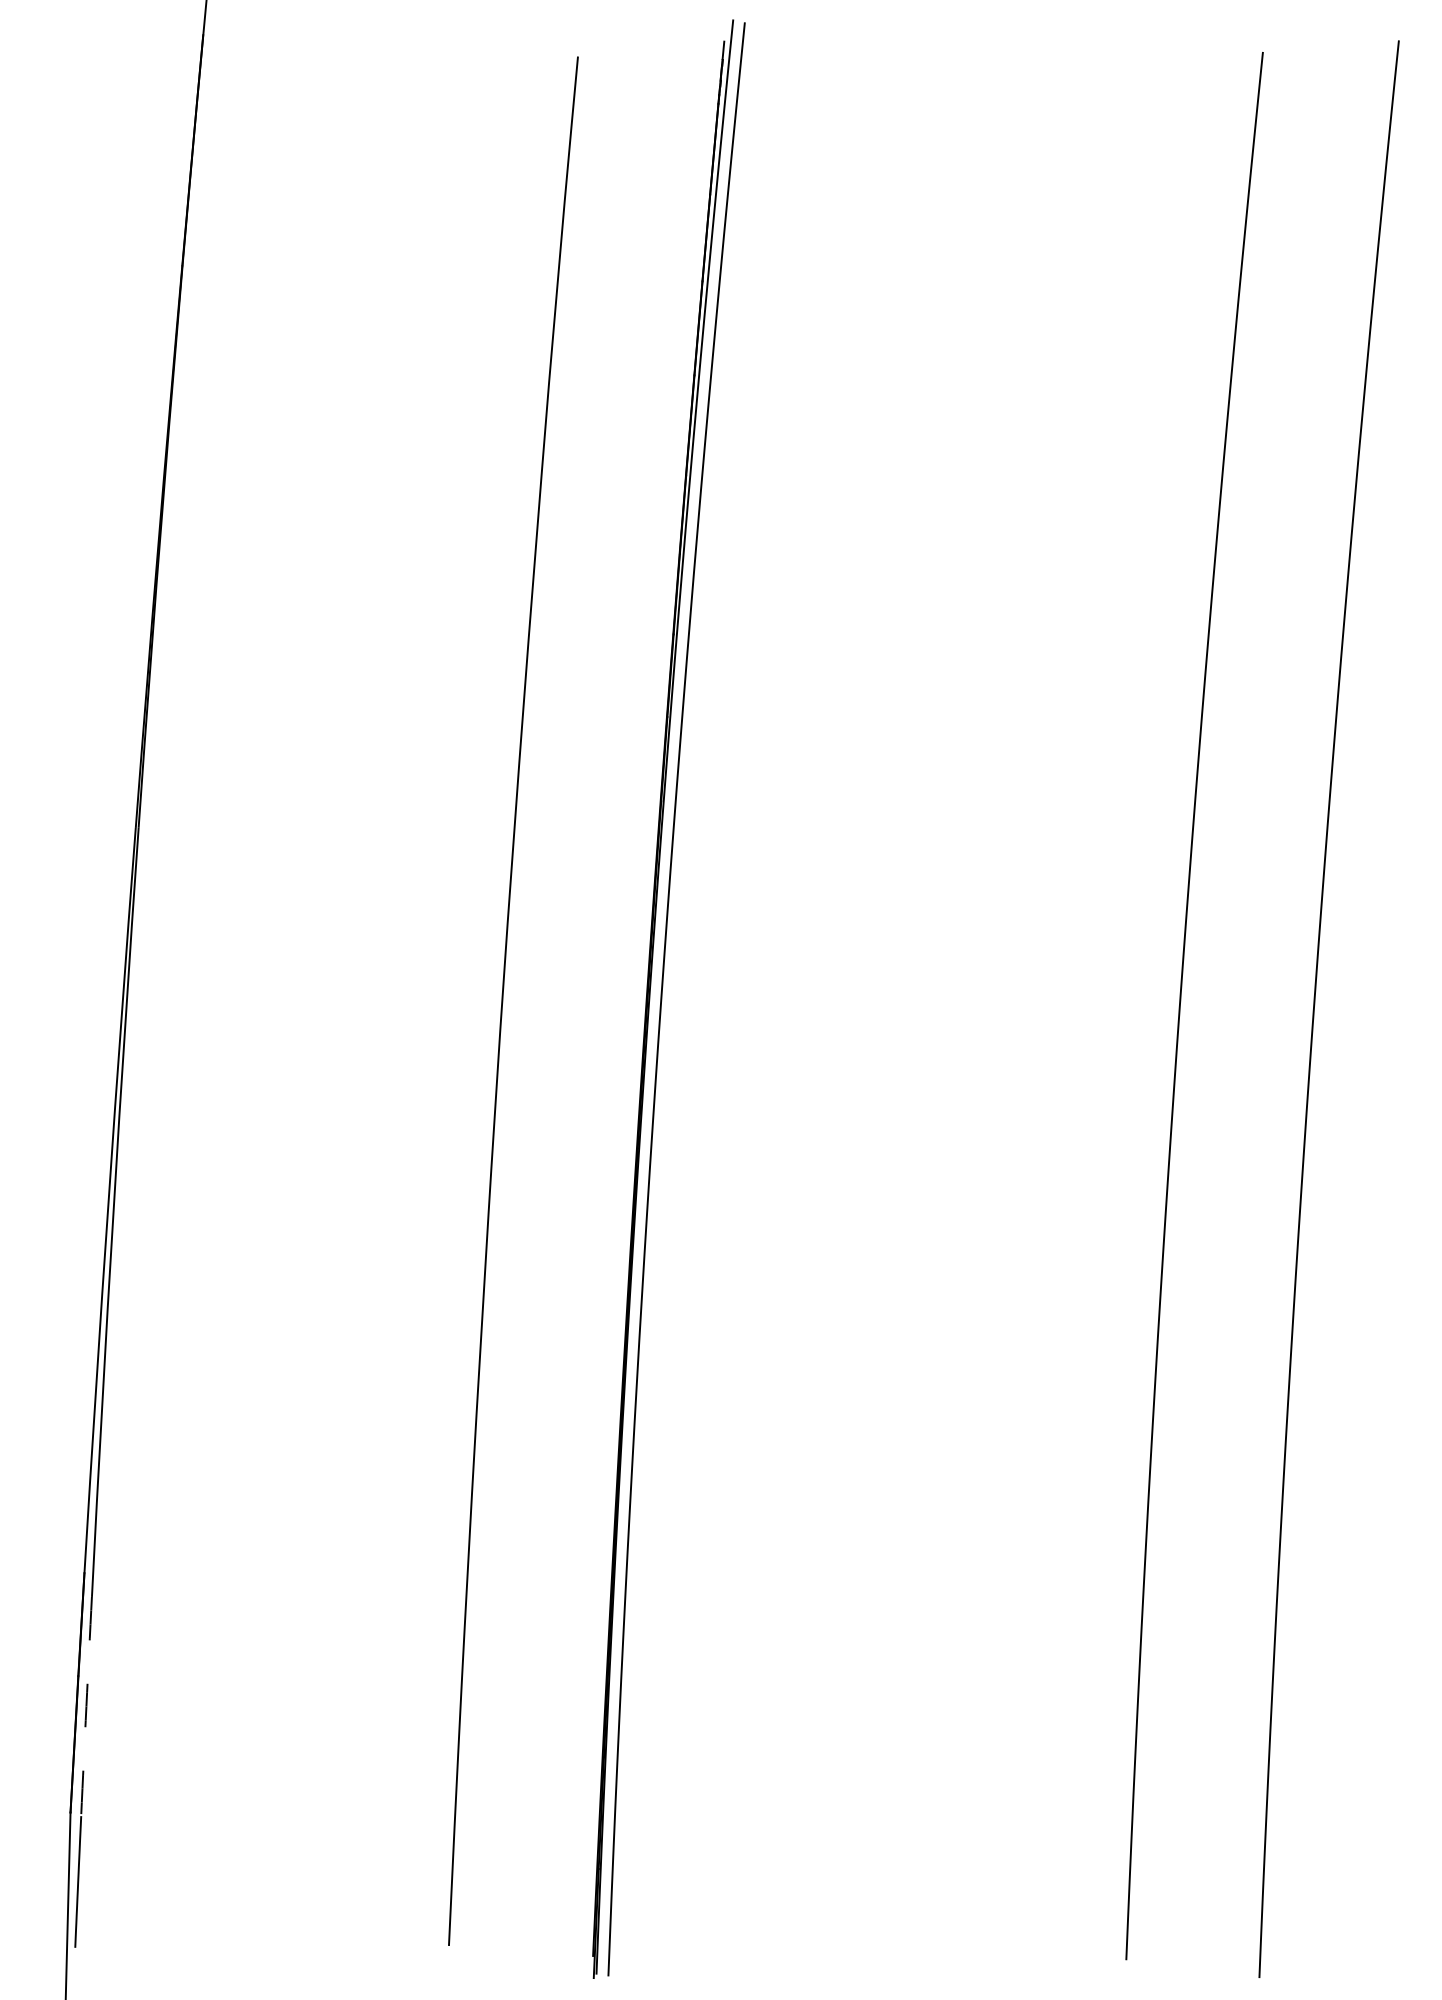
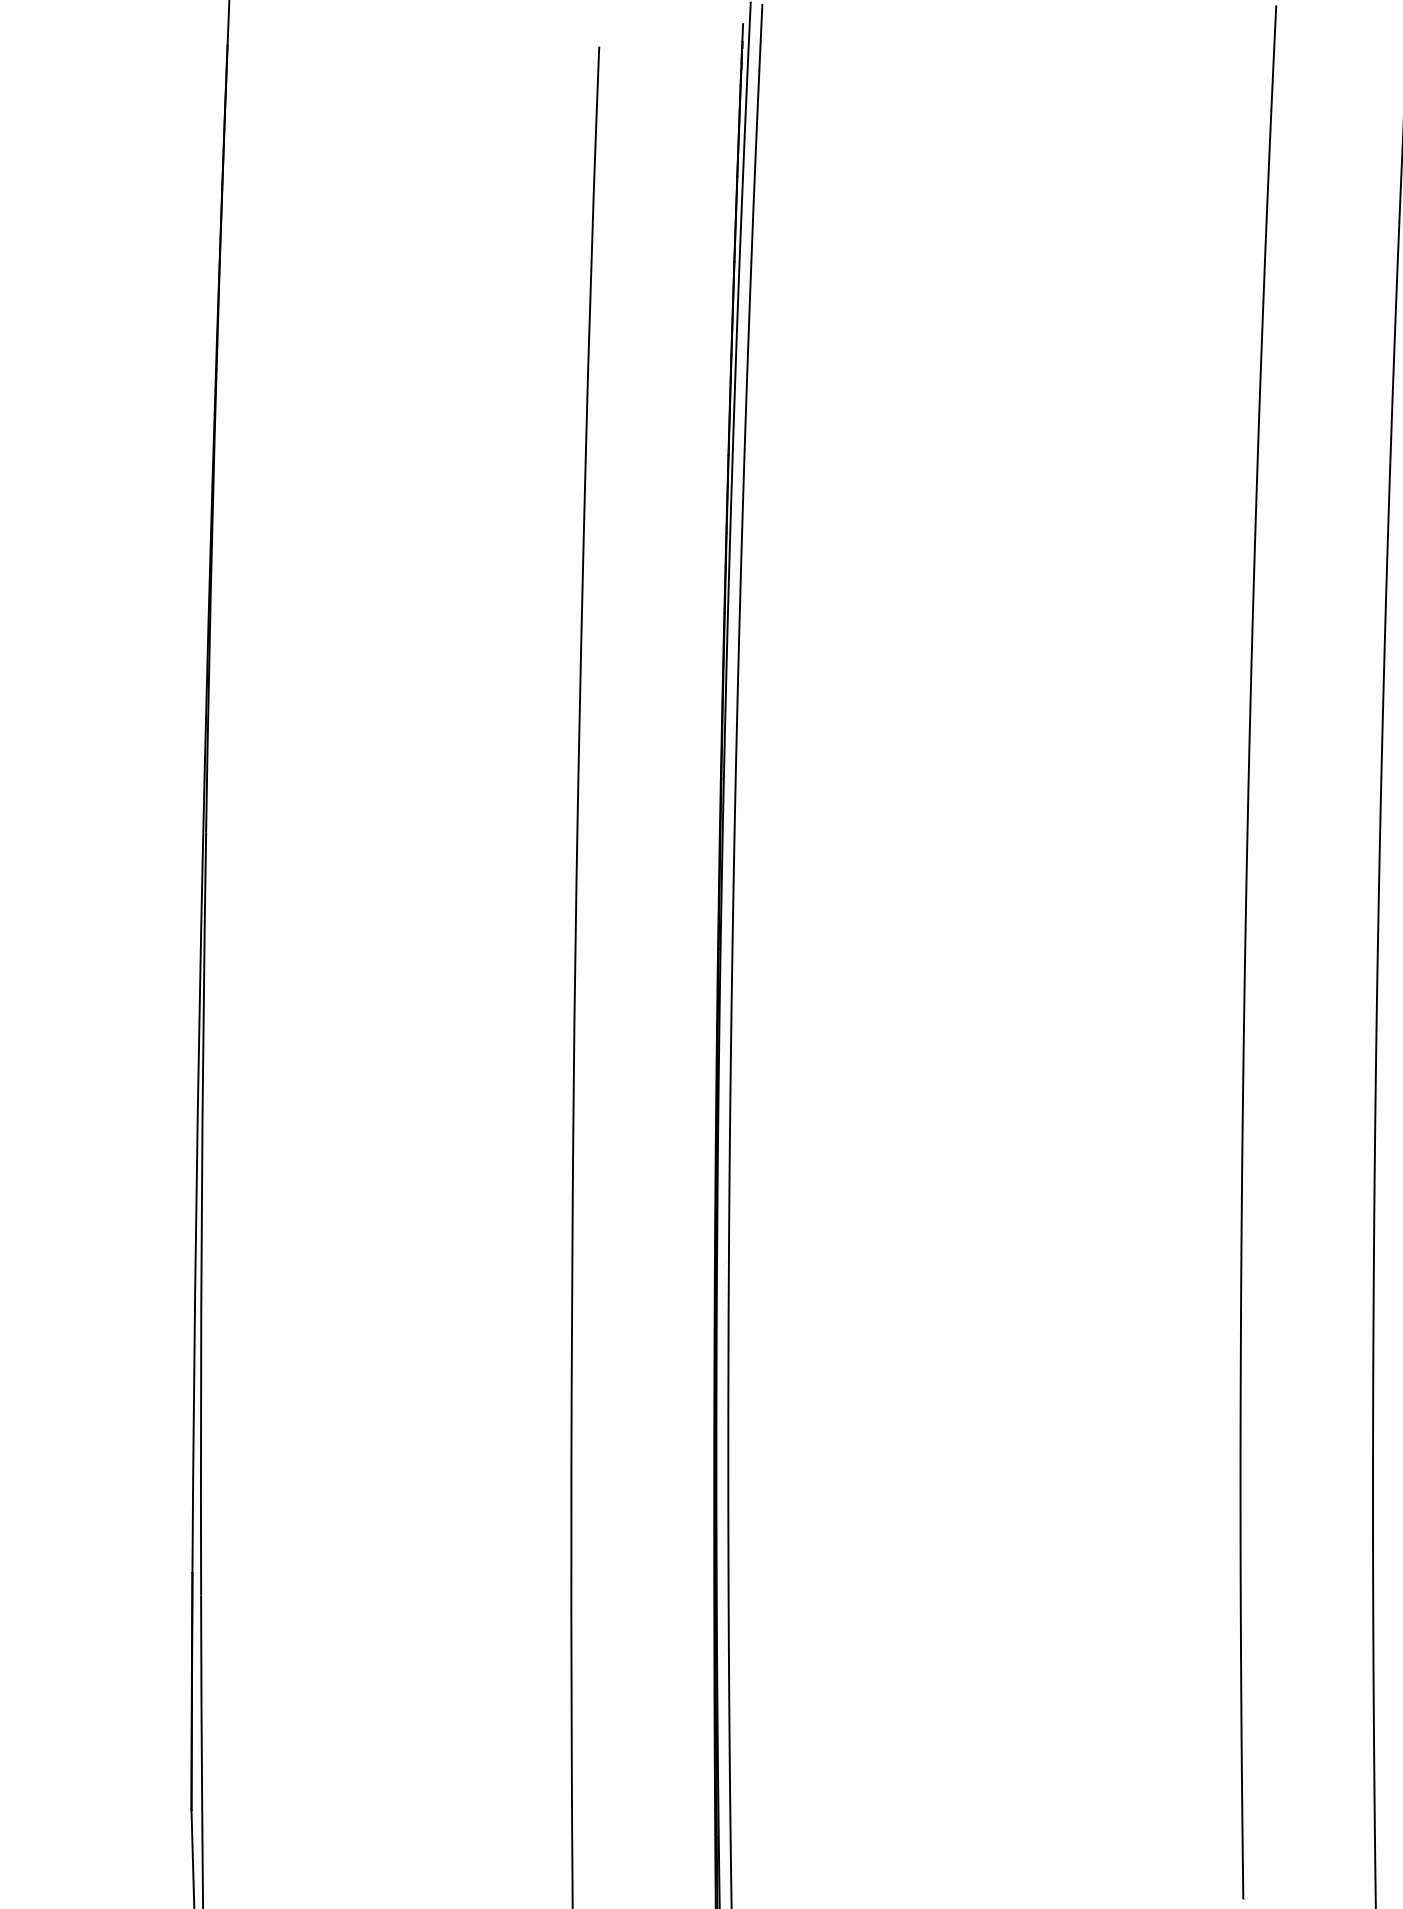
arc: (86, 1706) -> (201, 1704), dashed -> solid

